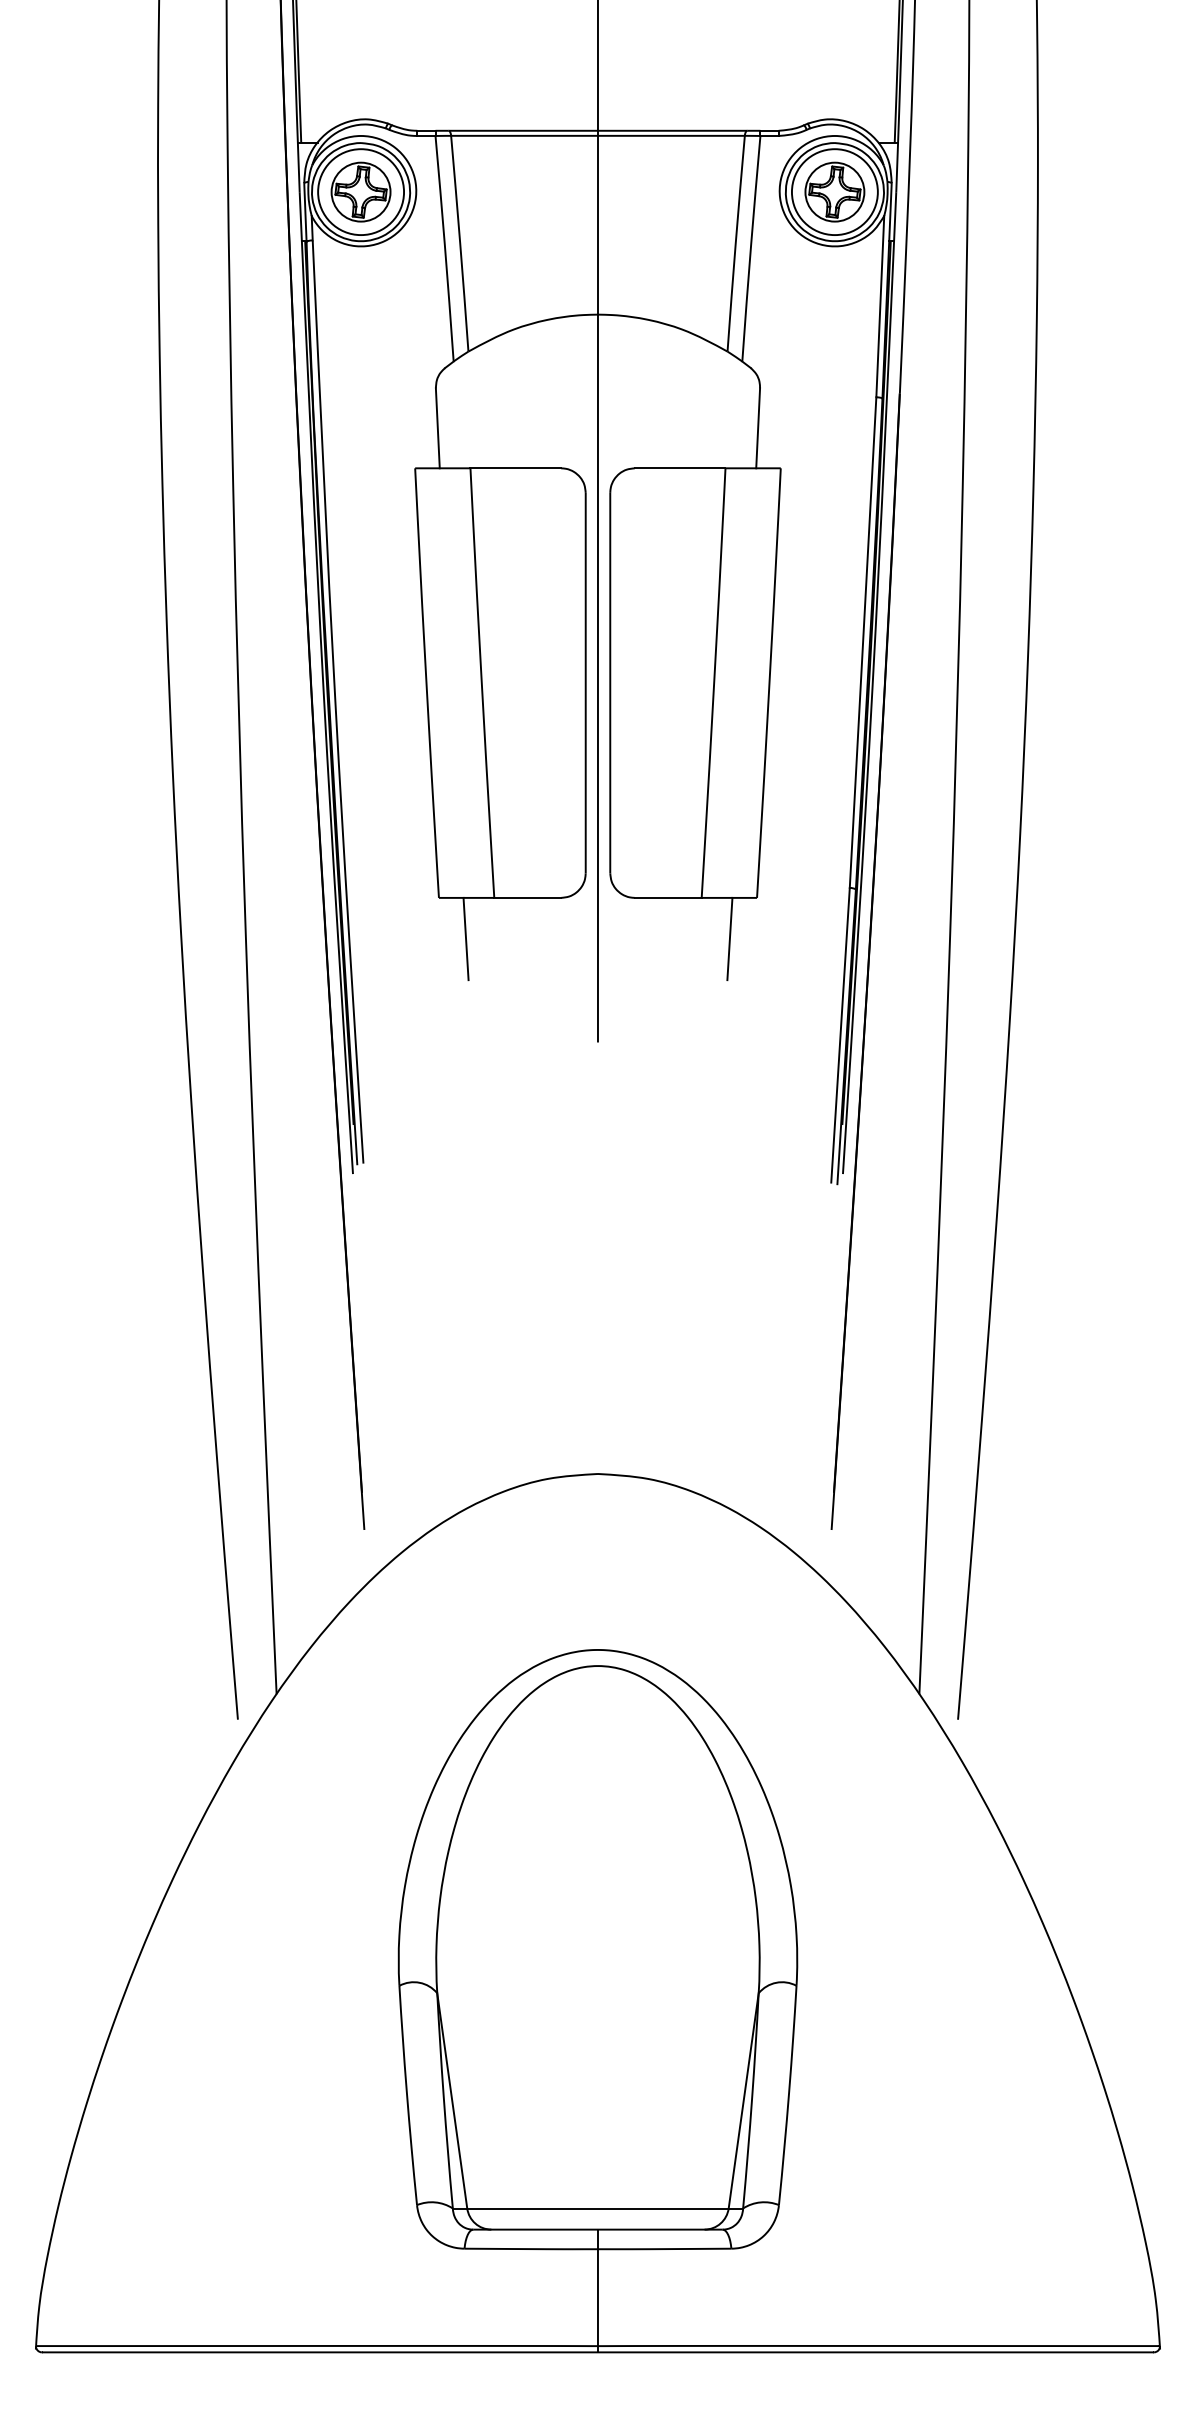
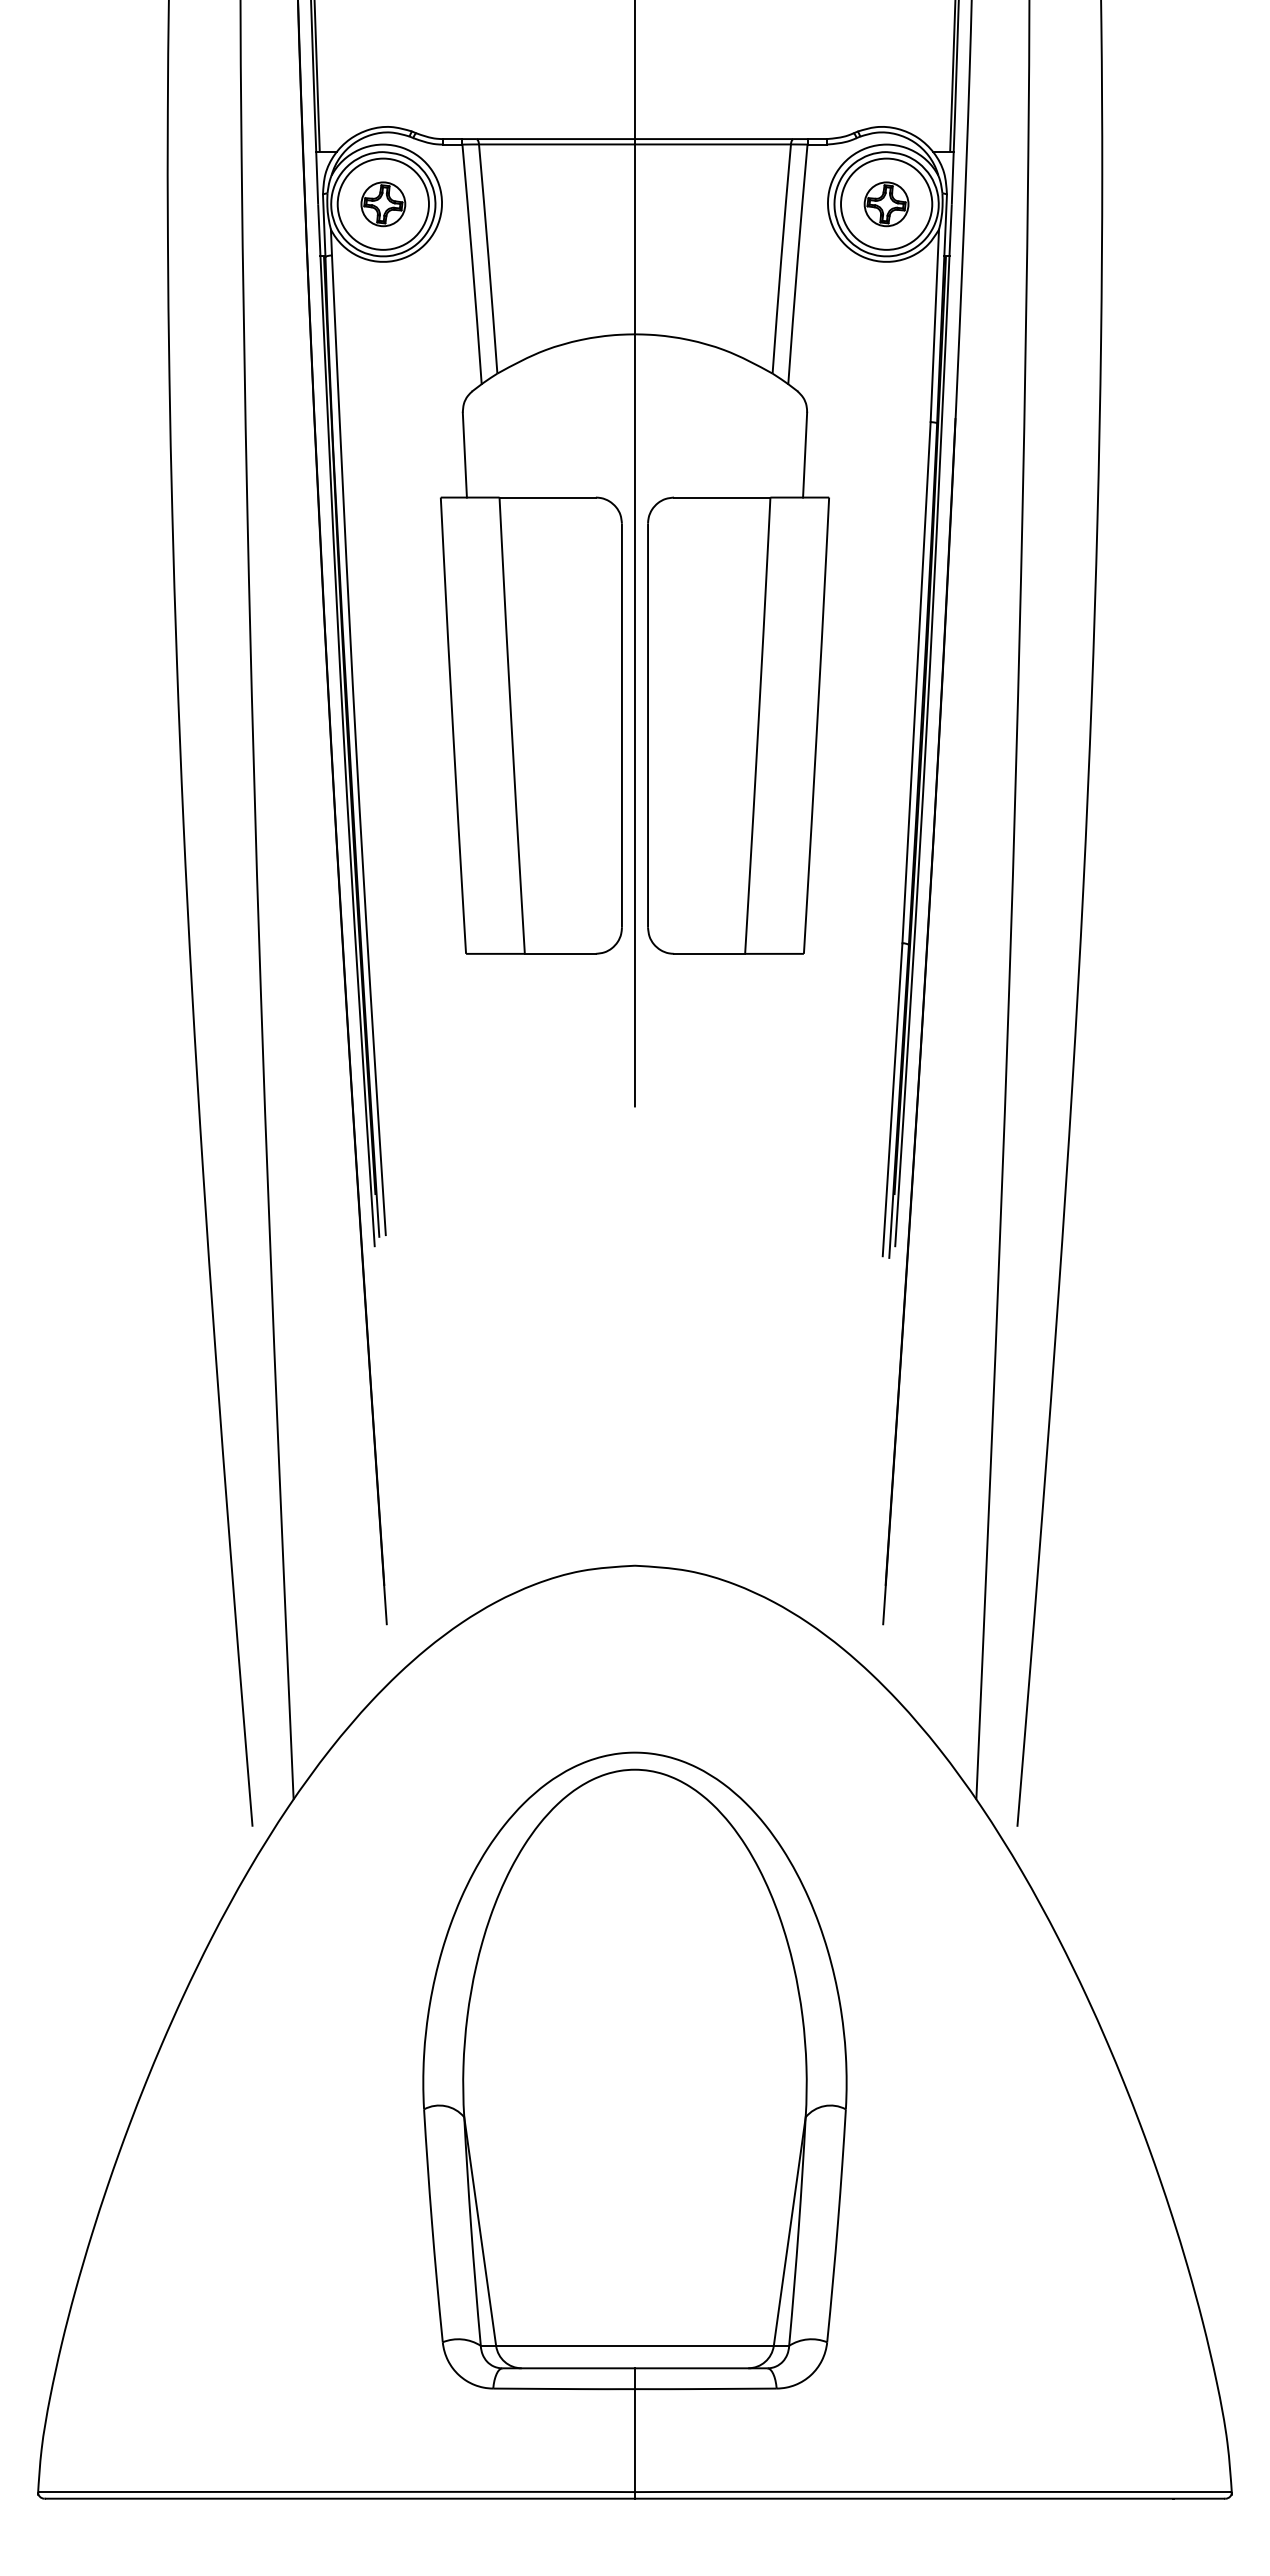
part: (361, 192) -> (383, 204), size x0.7
part: (834, 192) -> (886, 204), size x0.7
line: (465, 938) -> (494, 997), removed
line: (729, 938) -> (774, 997), removed

